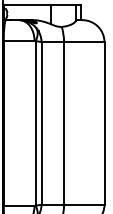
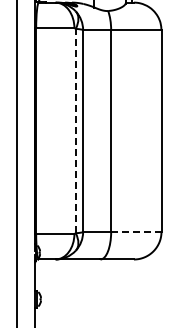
line: (35, 122) -> (75, 130), solid -> dashed
line: (84, 204) -> (136, 231), solid -> dashed

